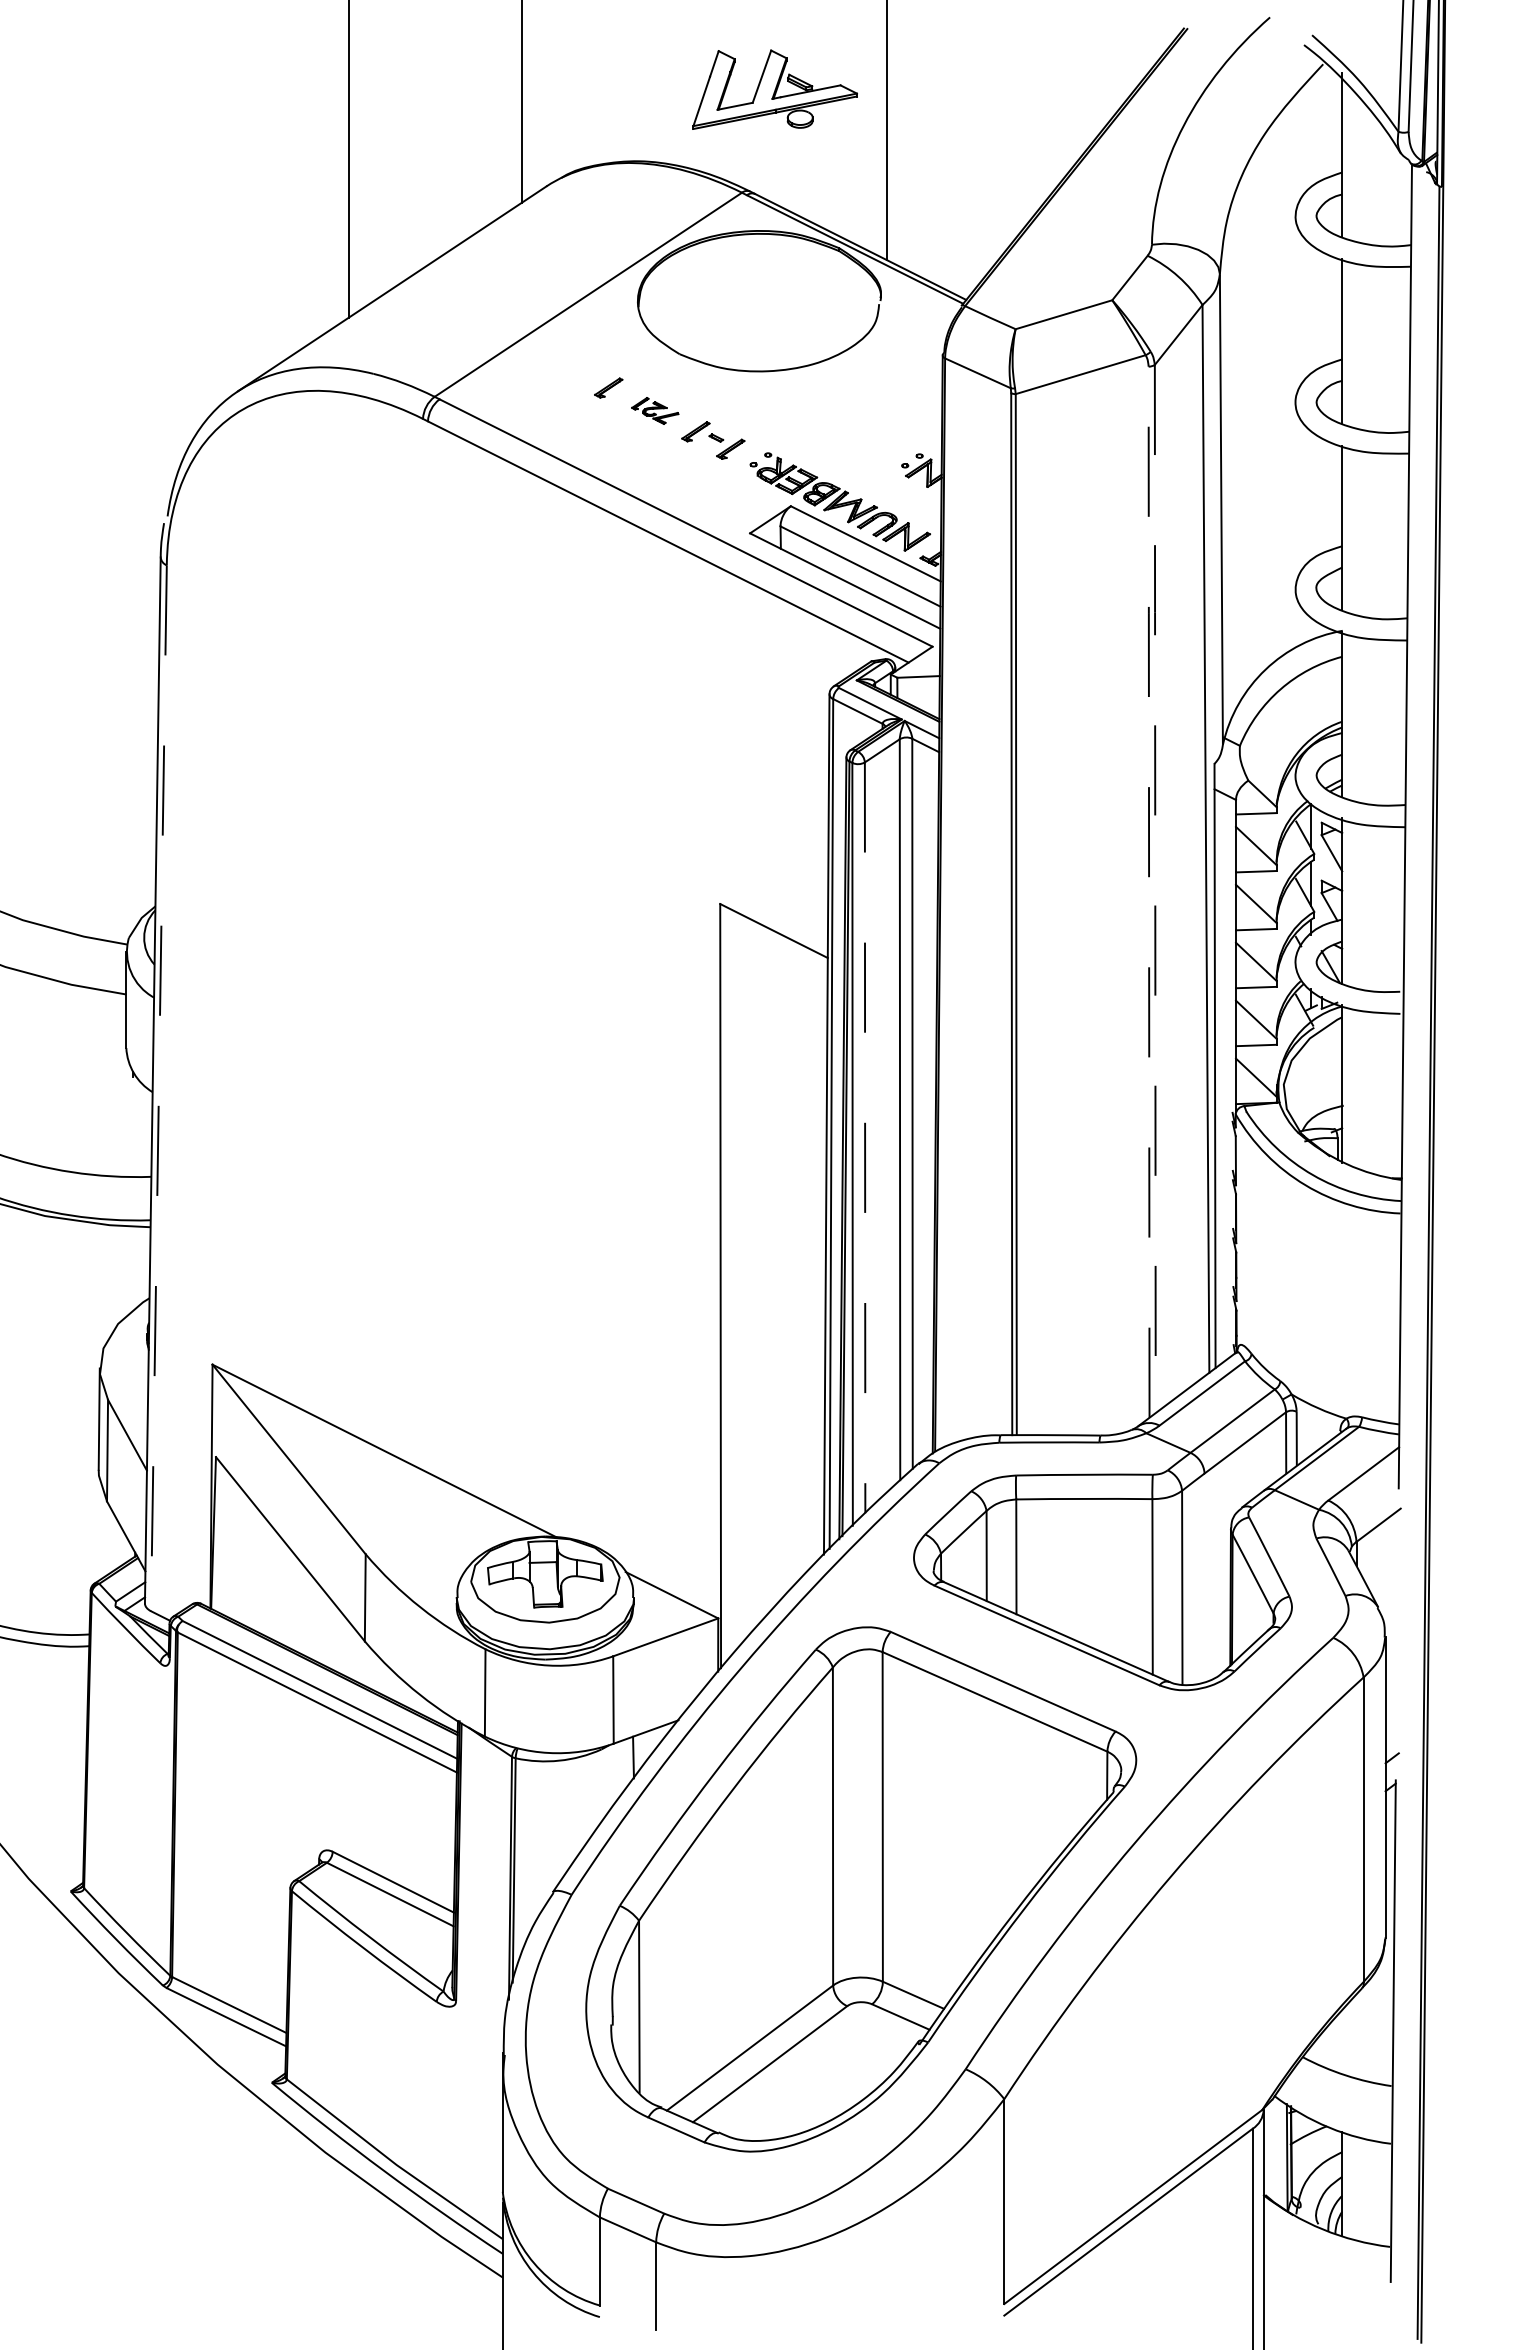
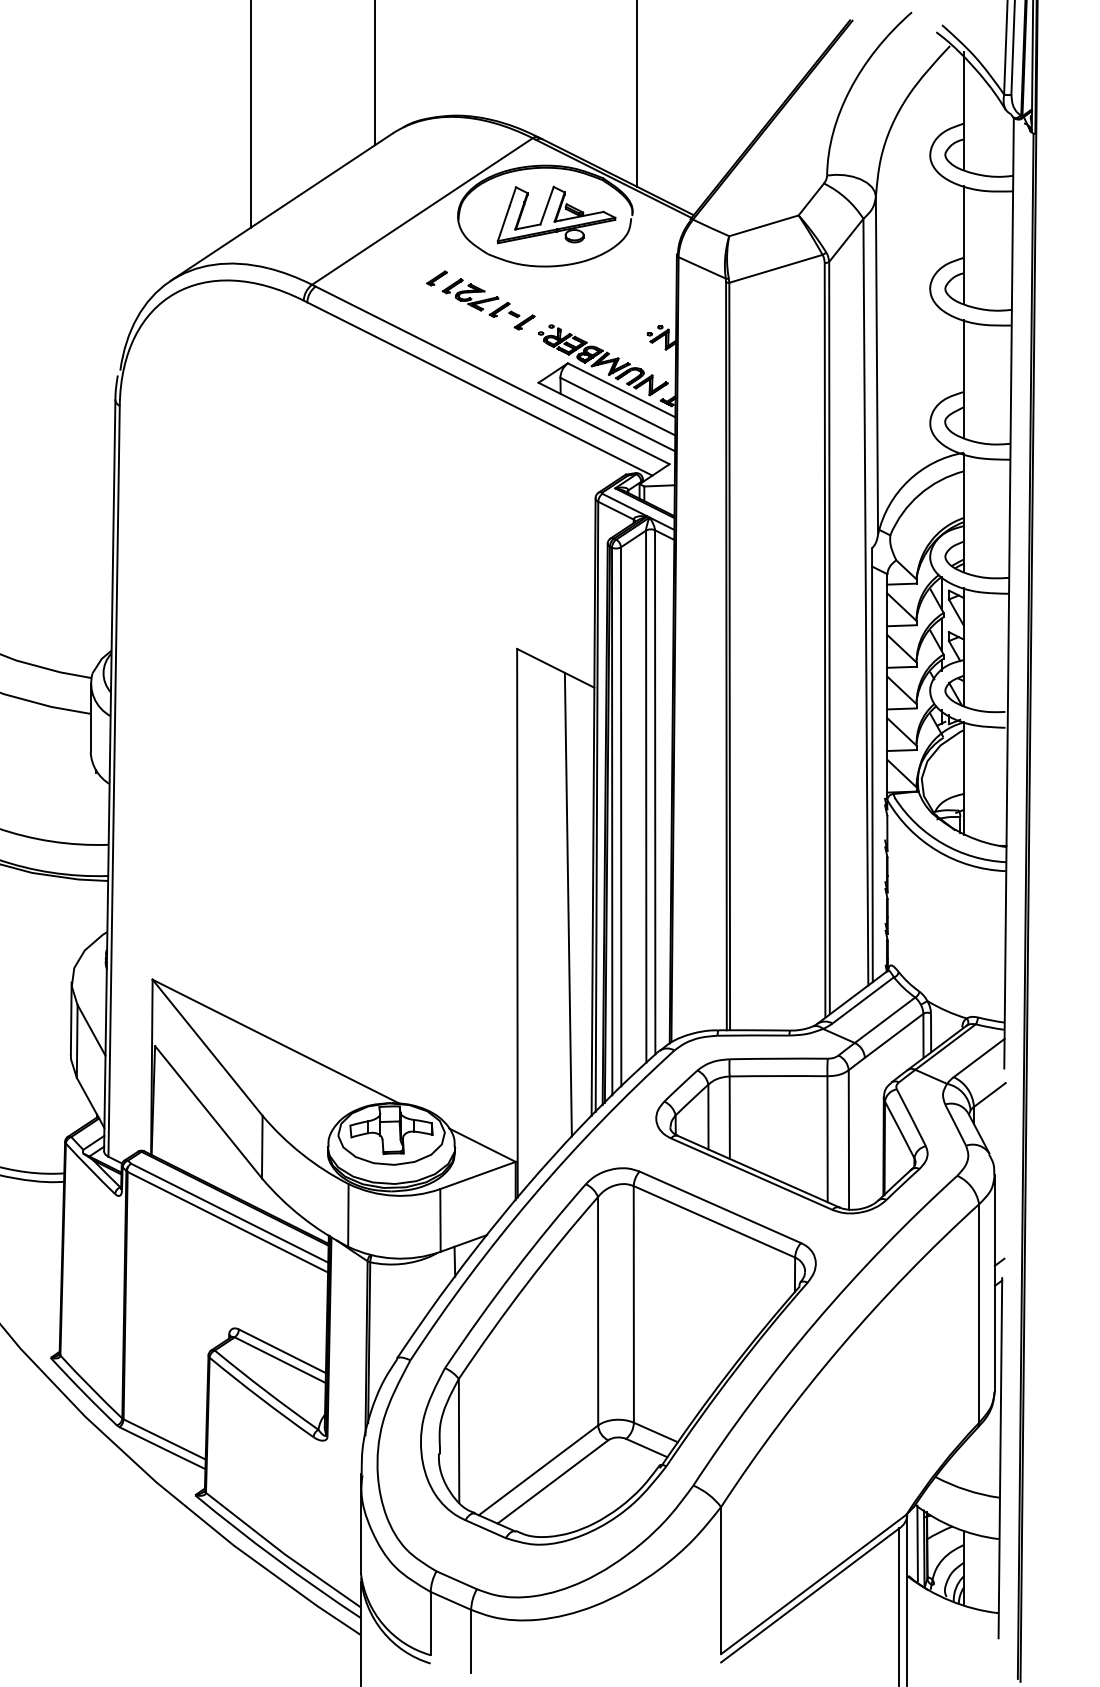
part: (774, 89) -> (556, 214), moved
part: (654, 410) -> (469, 294), size x1.67
line: (1155, 888) -> (829, 637), dashed -> solid
line: (1149, 891) -> (825, 639), dashed -> solid
line: (158, 1088) -> (113, 781), dashed -> solid
line: (865, 1138) -> (621, 817), dashed -> solid
line: (791, 1260) -> (568, 904), added
line: (1277, 2149) -> (917, 1543), added

